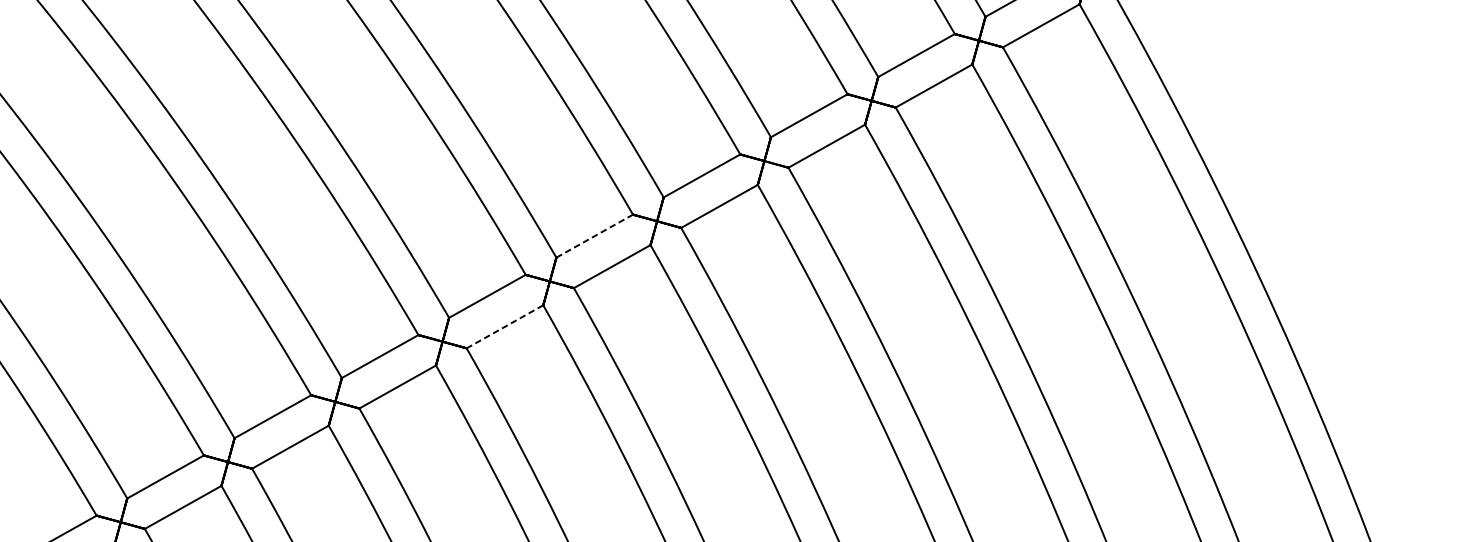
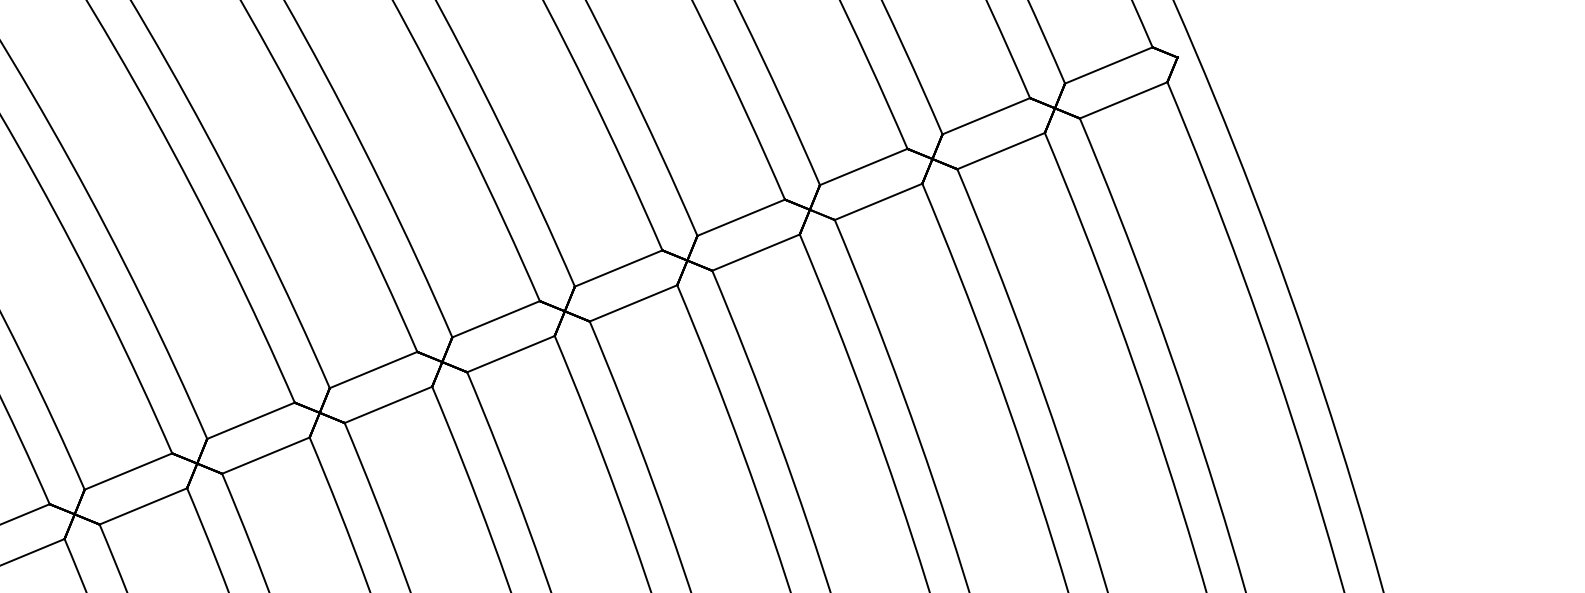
line: (595, 236) -> (619, 268), dashed -> solid
line: (504, 327) -> (510, 354), dashed -> solid

